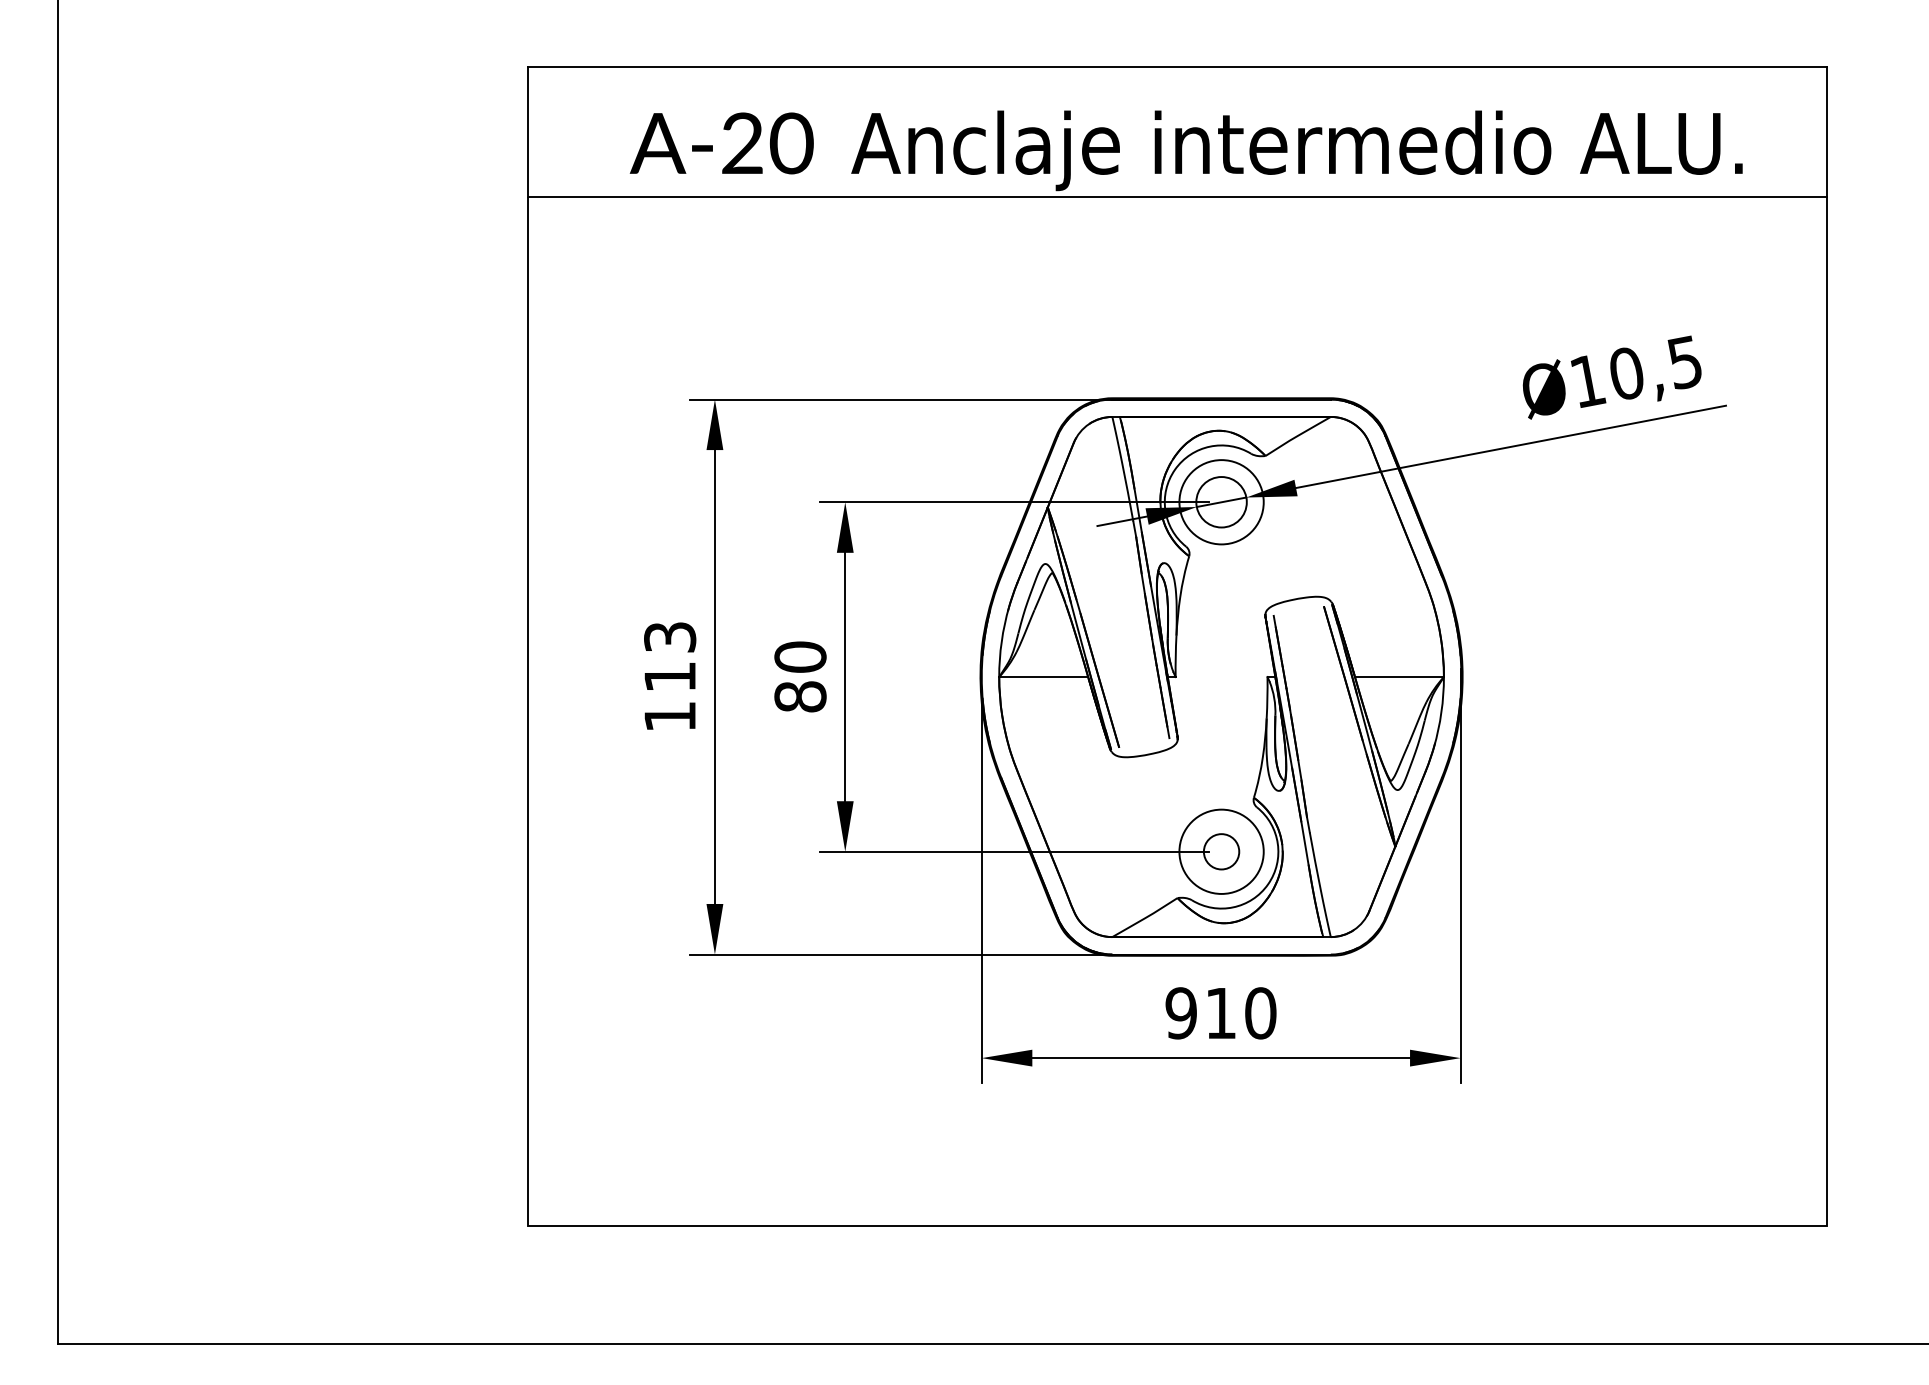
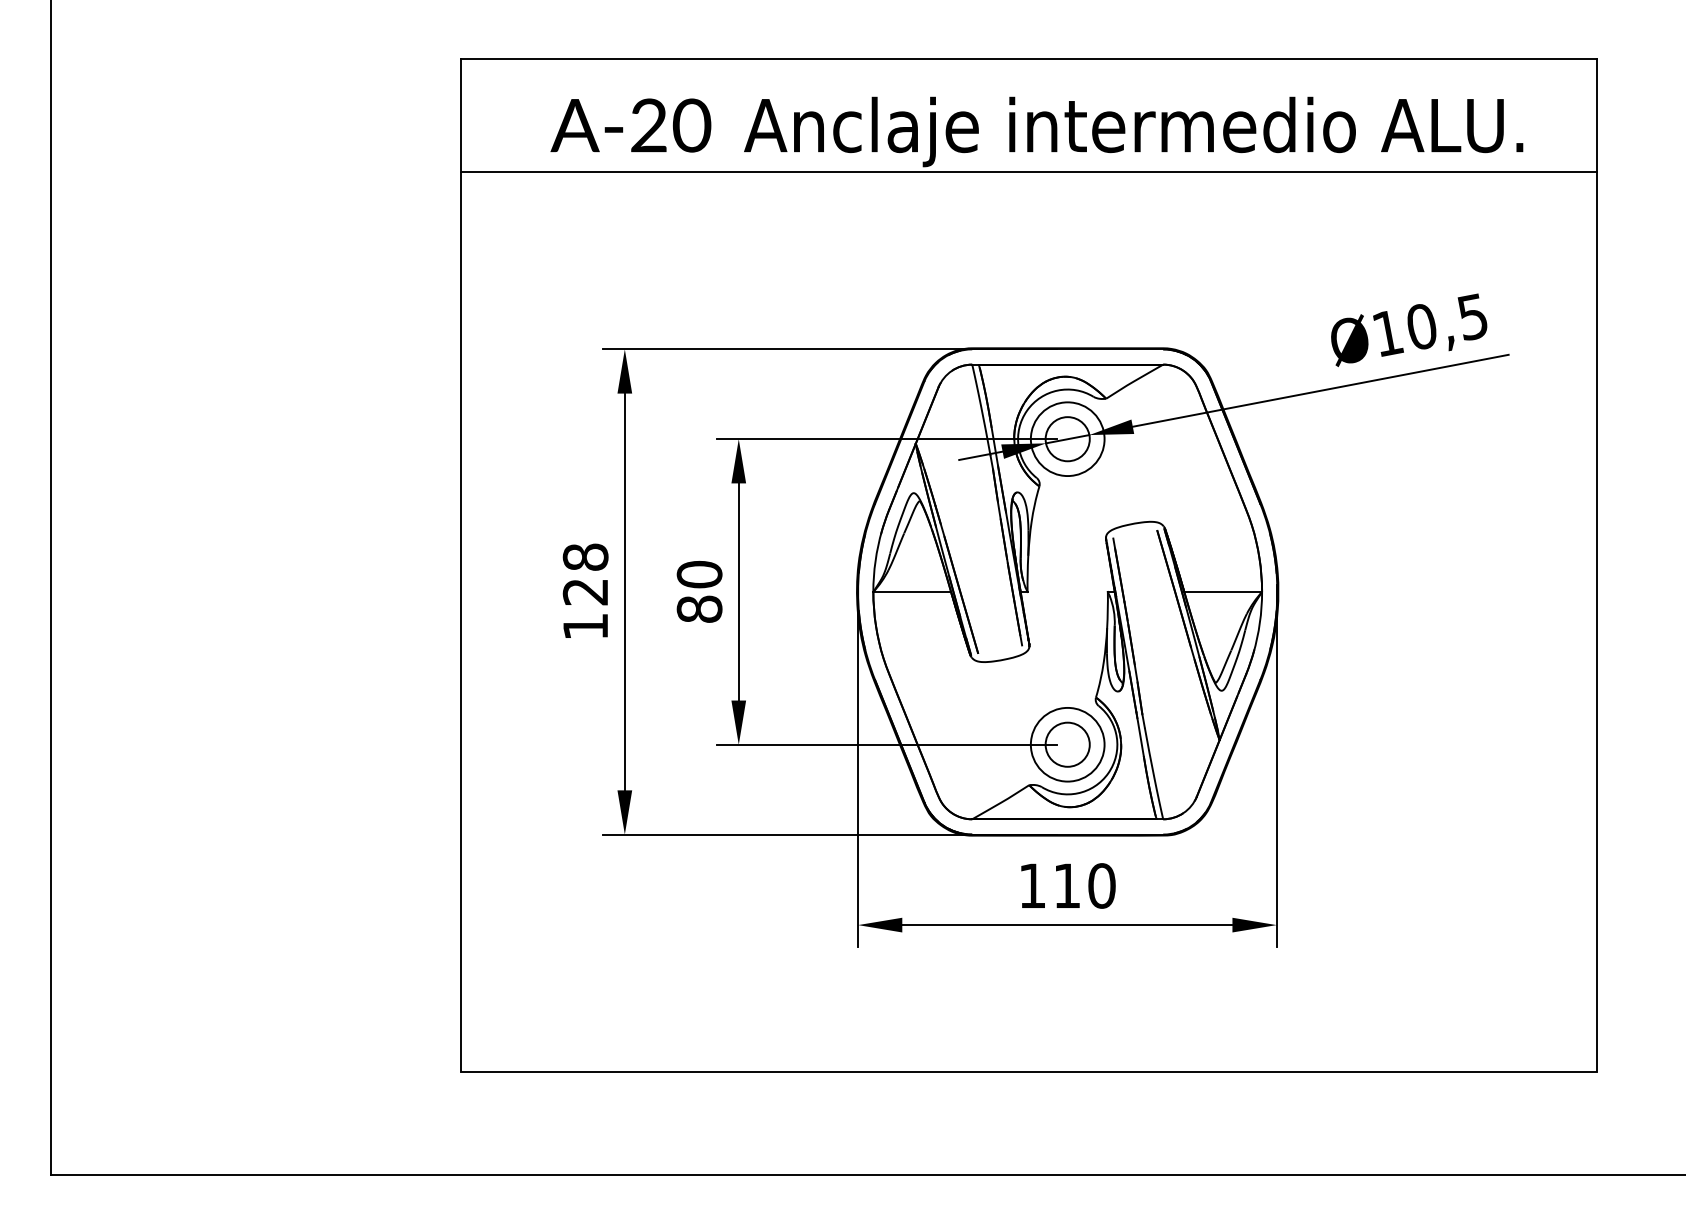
text: (669, 657) -> (585, 574), 113 -> 128
circle: (1221, 851) -> (1067, 744), size x1.43
text: (1181, 1012) -> (1032, 885), 910 -> 110

